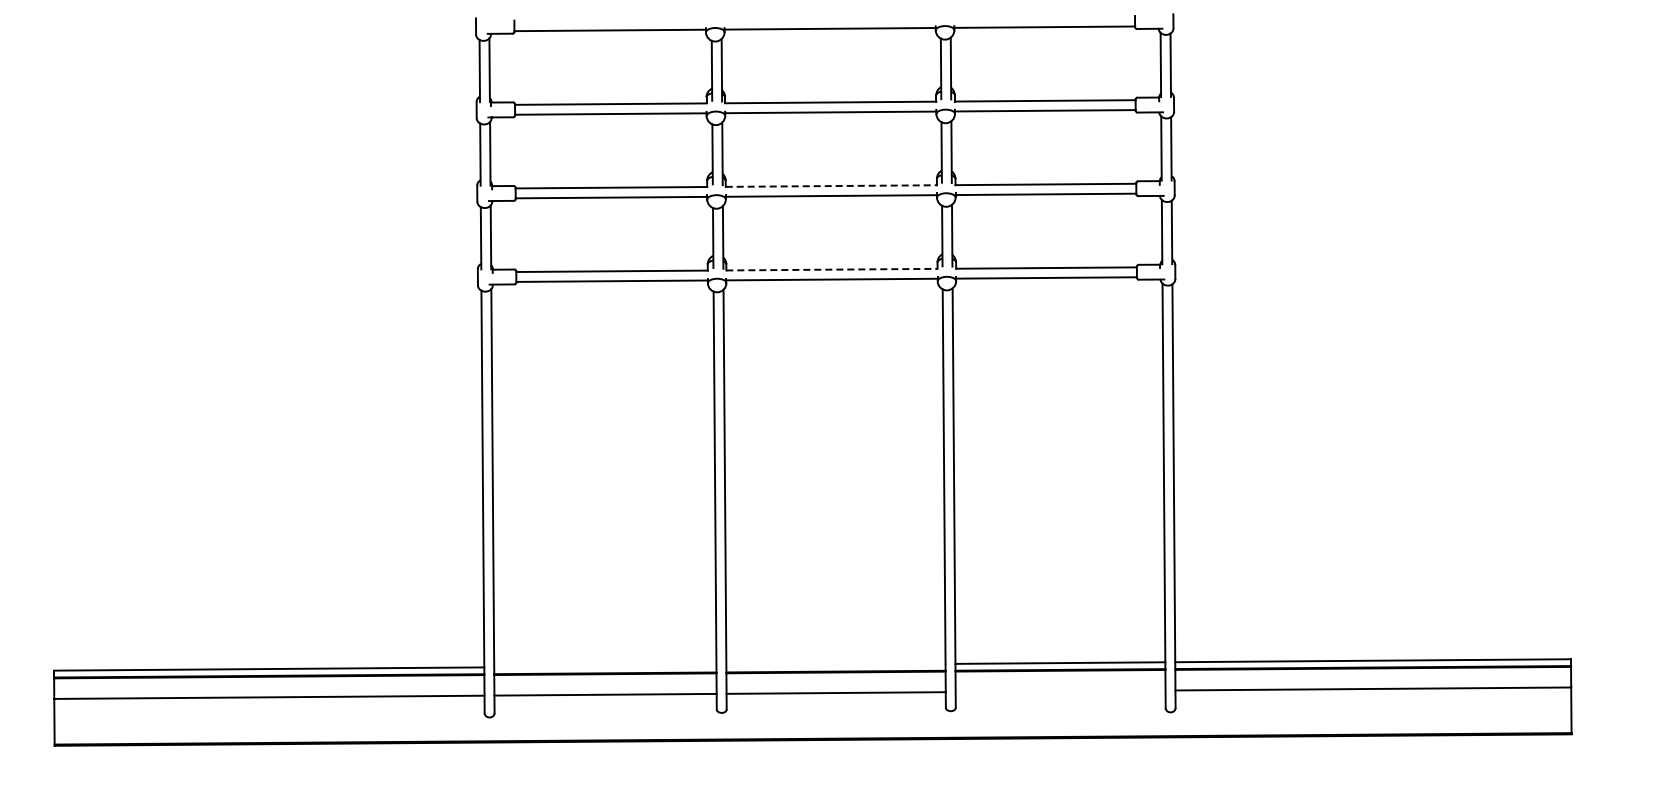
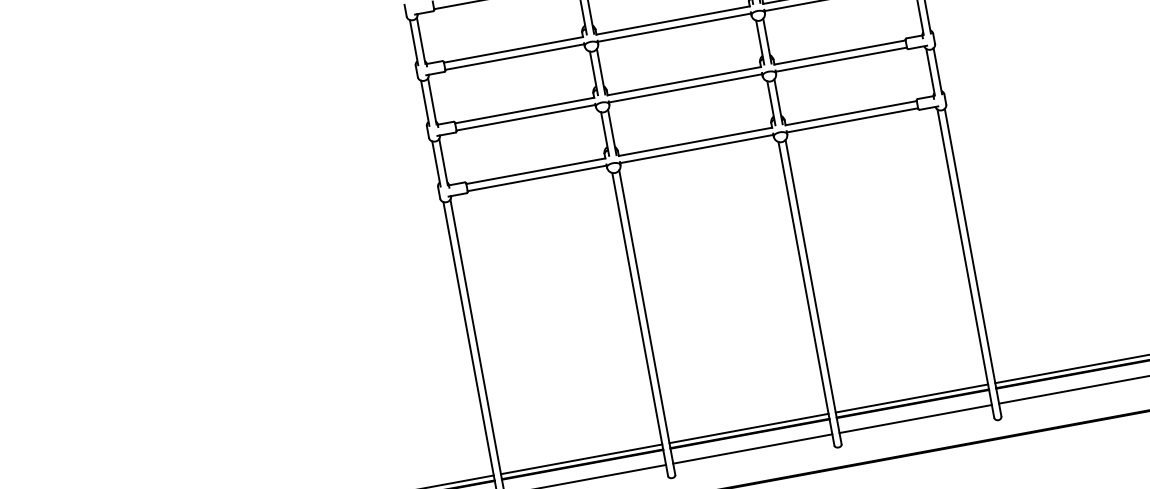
line: (831, 186) -> (684, 81), dashed -> solid
line: (831, 269) -> (695, 141), dashed -> solid
line: (835, 664) -> (748, 428), added
line: (605, 666) -> (581, 459), added
line: (1060, 691) -> (915, 419), added

